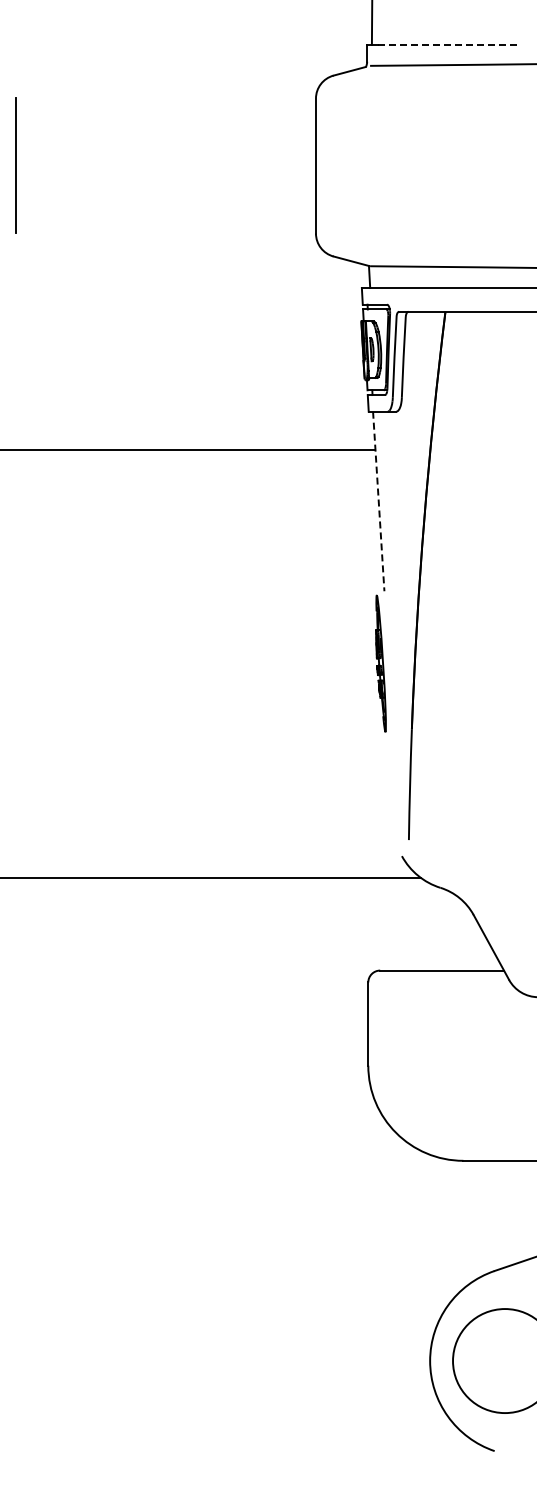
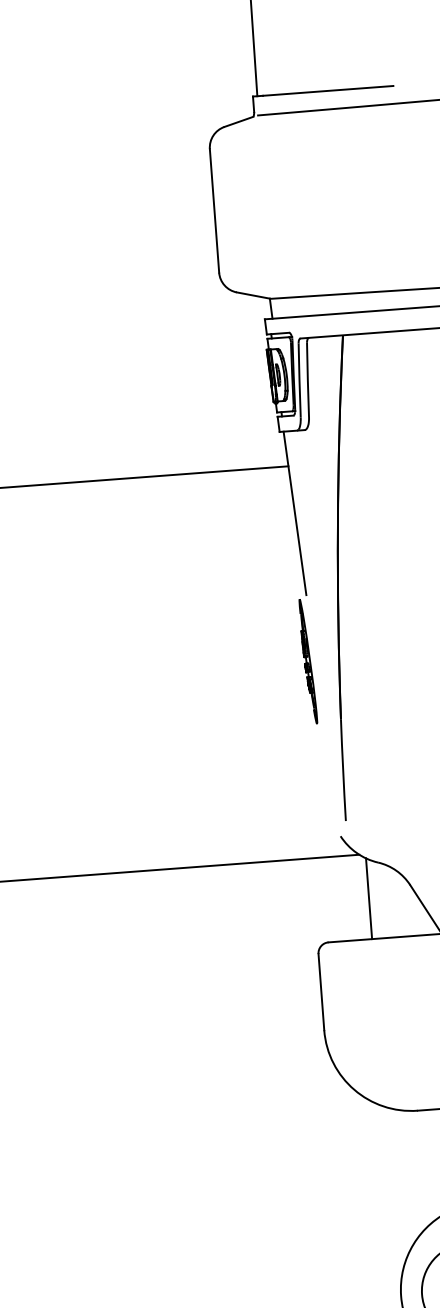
line: (449, 44) -> (328, 90), dashed -> solid
line: (378, 501) -> (294, 513), dashed -> solid
line: (427, 926) -> (368, 898), added

